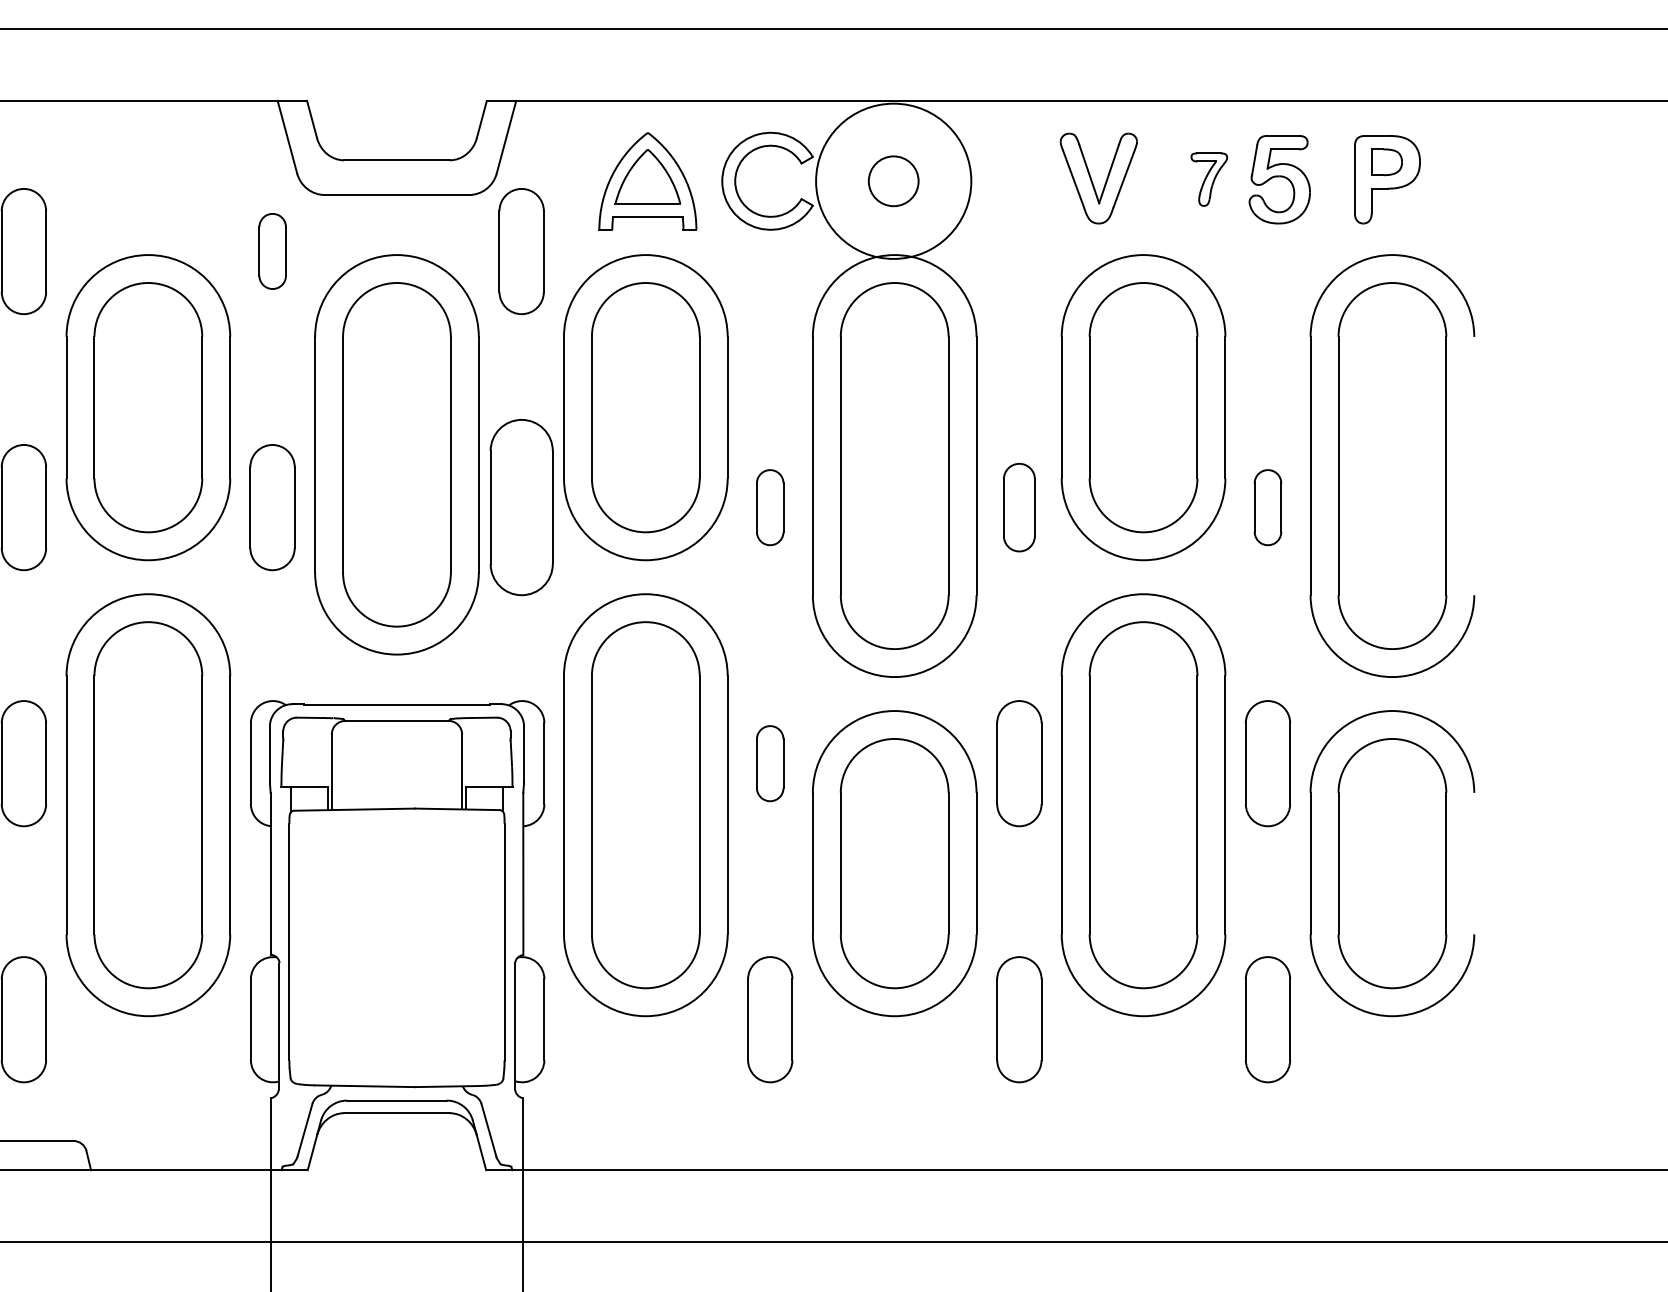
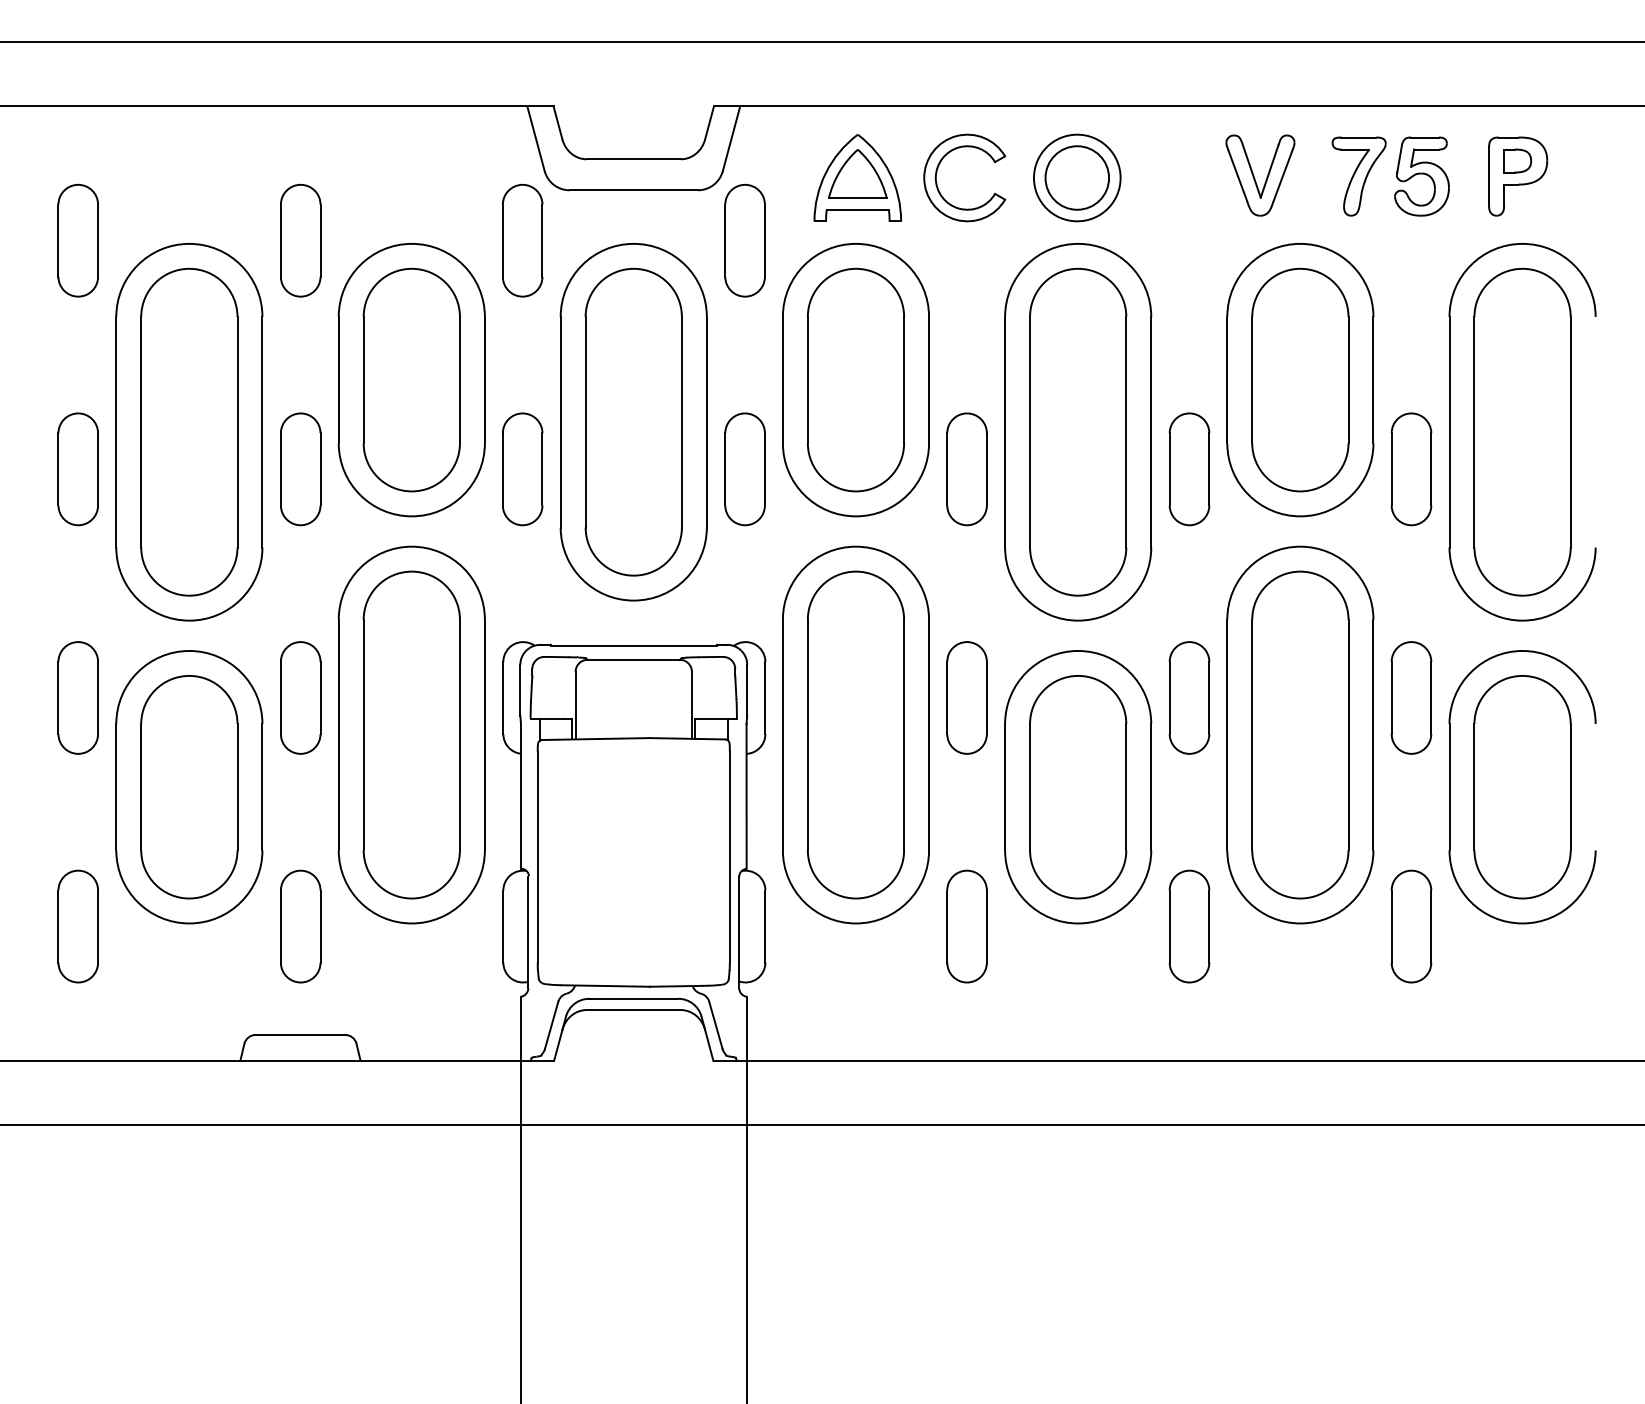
part: (1208, 179) -> (1358, 176), size x1.67
circle: (892, 180) -> (1076, 177), size x0.62
circle: (893, 180) -> (1077, 177), size x1.43
part: (272, 251) -> (522, 240), size x1.67
part: (520, 507) -> (744, 469), size x0.71
part: (769, 507) -> (966, 469), size x1.67
part: (1019, 507) -> (1189, 469), size x1.43
part: (1268, 507) -> (1411, 469), size x1.67
part: (769, 763) -> (966, 697), size x1.67

